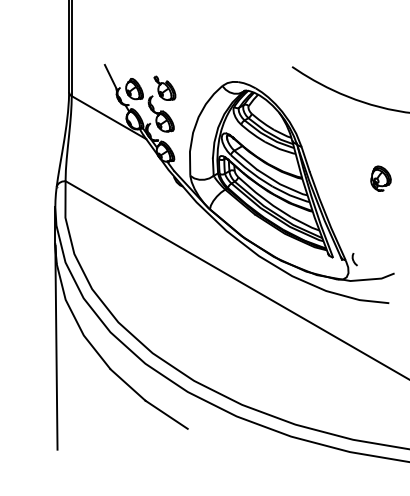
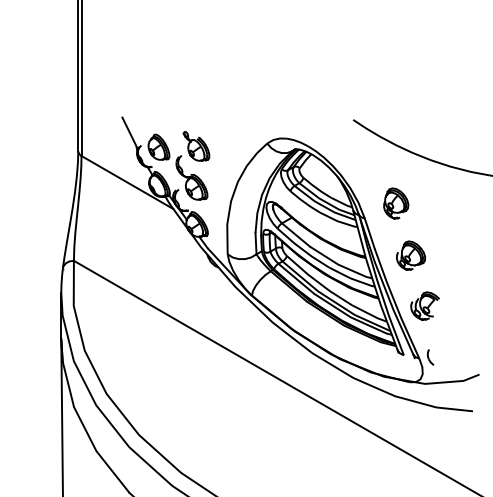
part: (338, 176) -> (410, 255), added
part: (380, 178) -> (395, 203), moved
part: (350, 217) -> (425, 305), added

